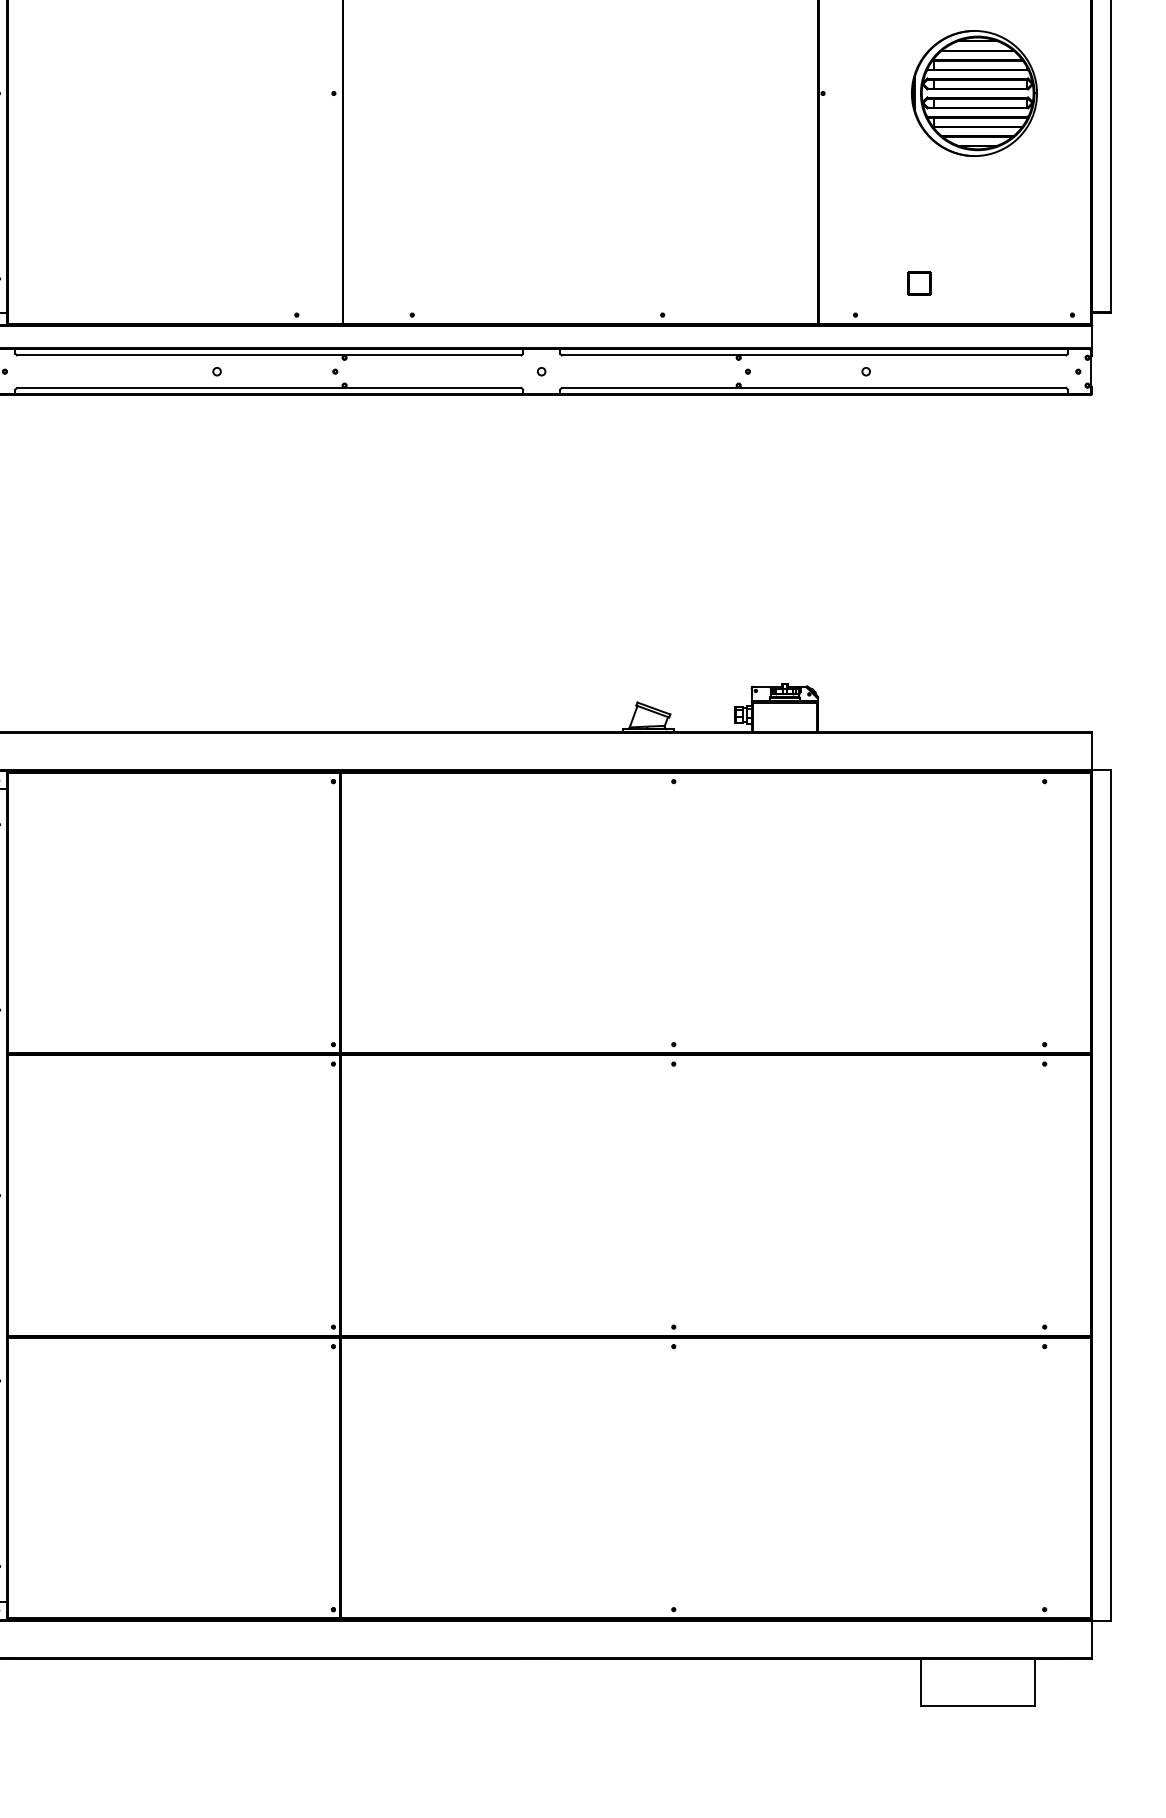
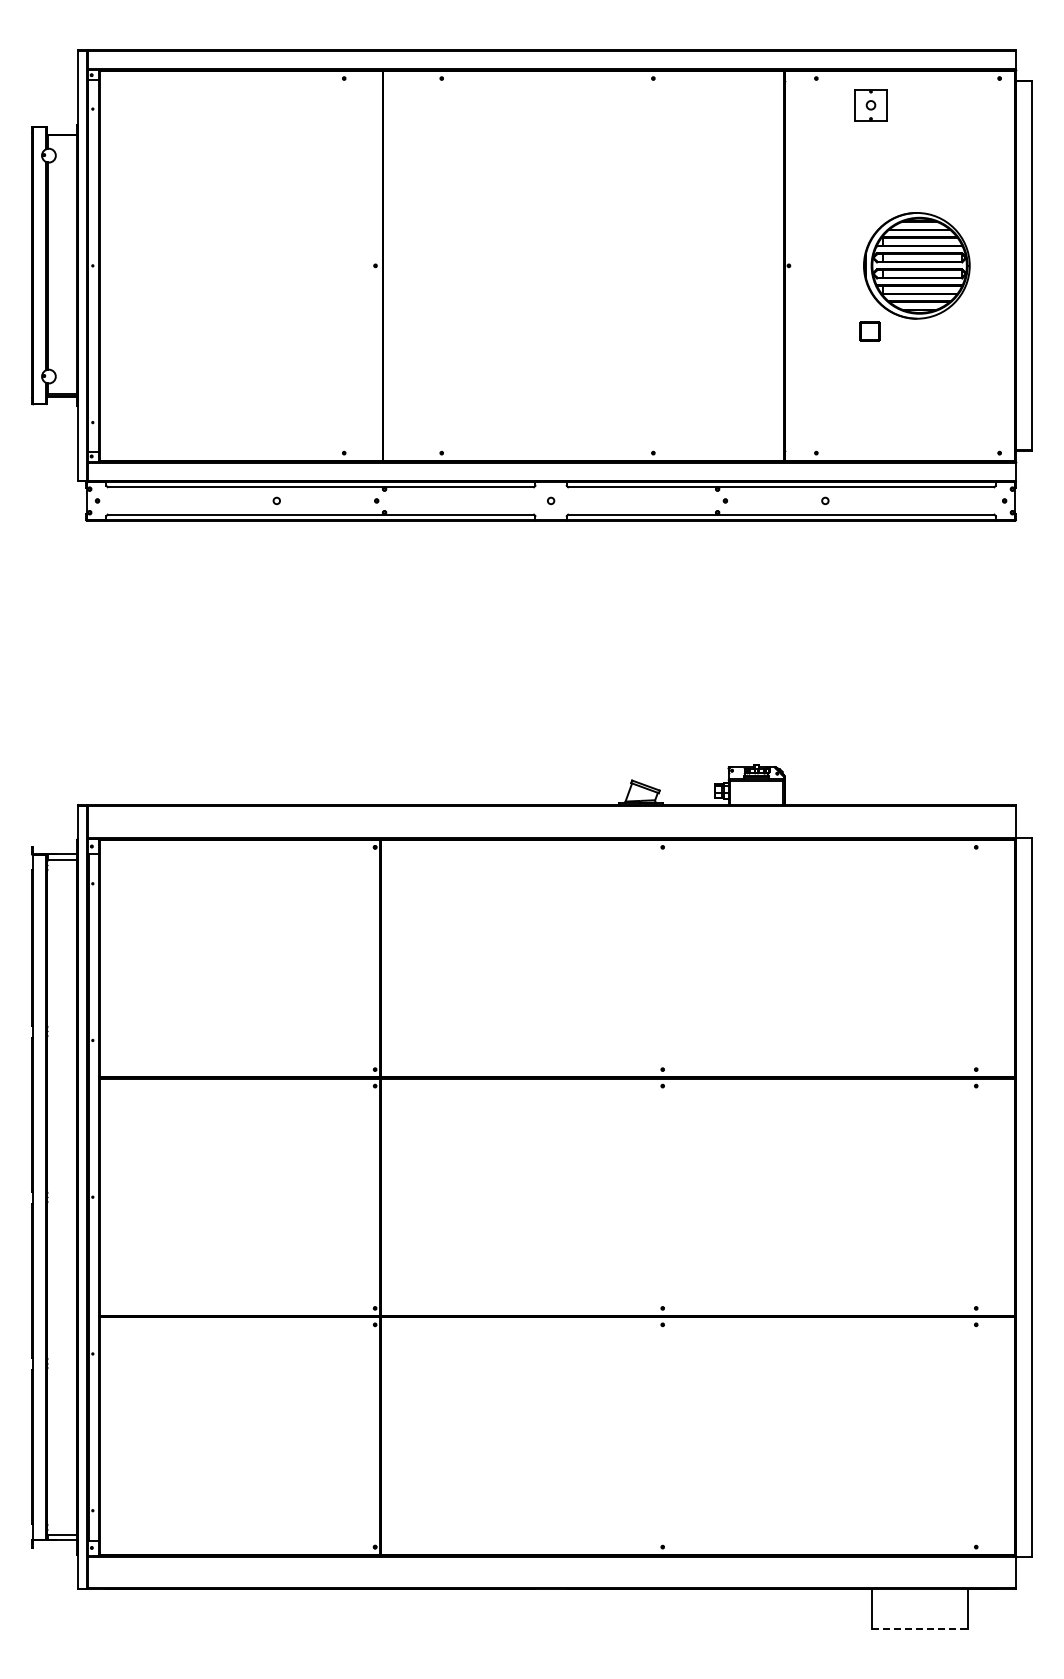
part: (918, 283) -> (869, 331), moved
line: (977, 1705) -> (919, 1628), solid -> dashed

